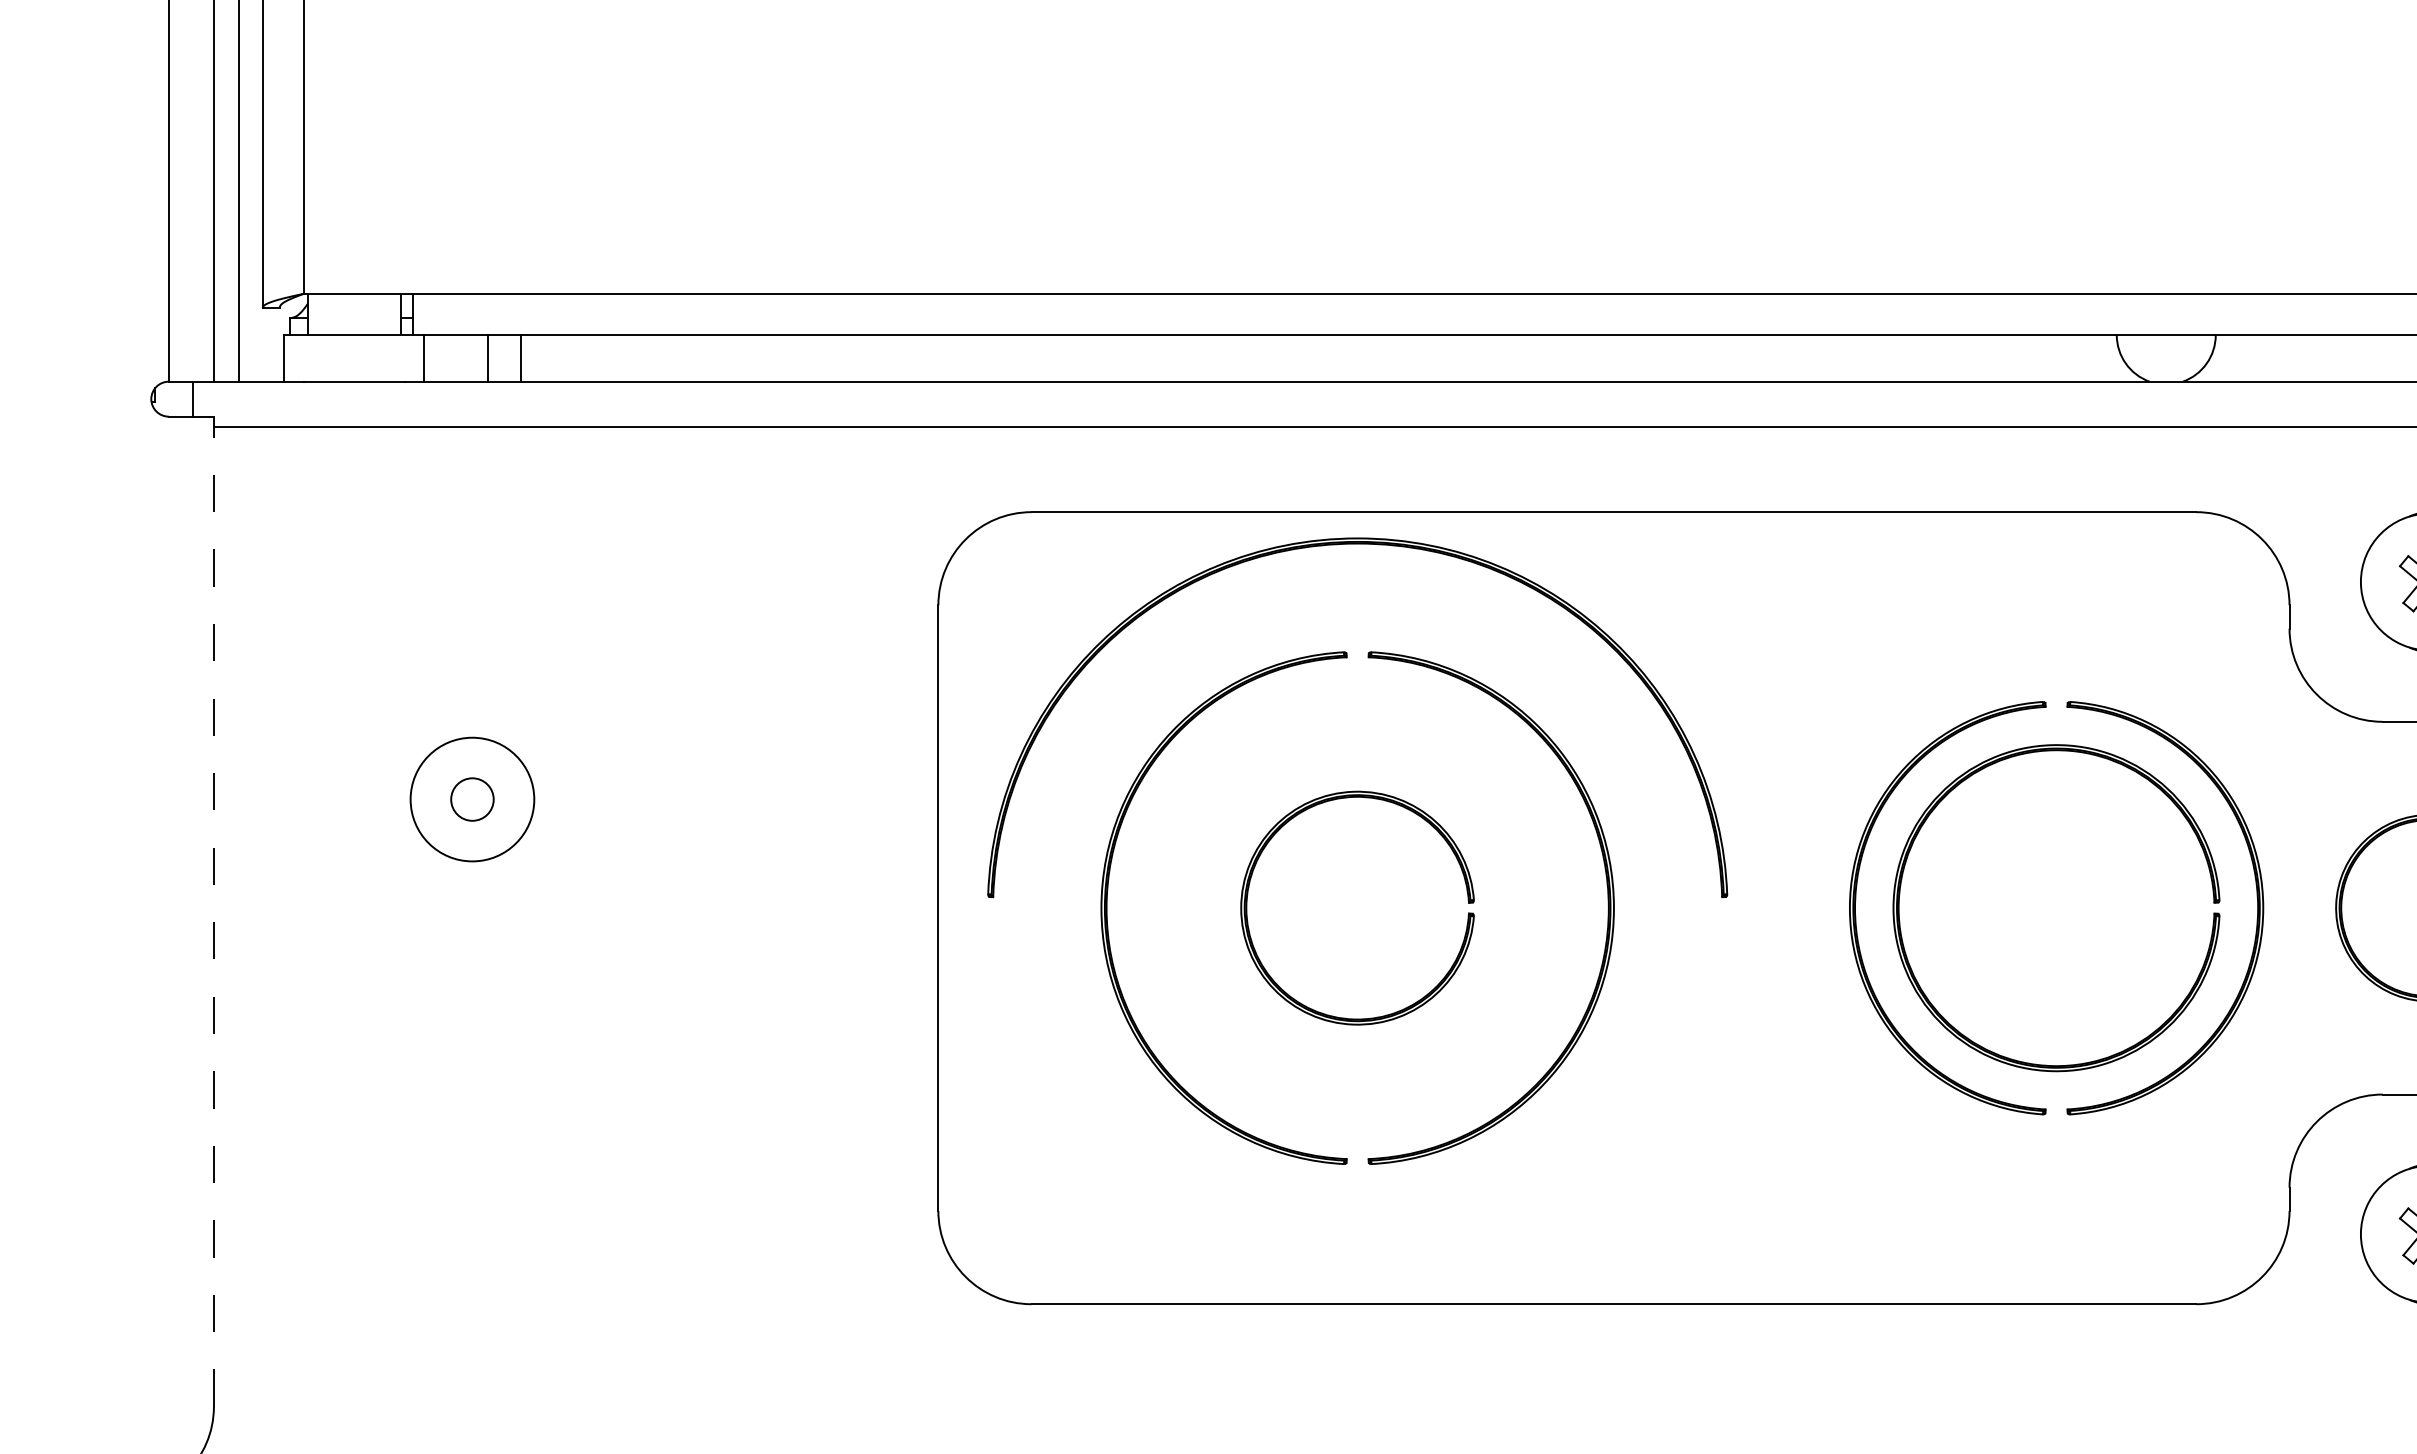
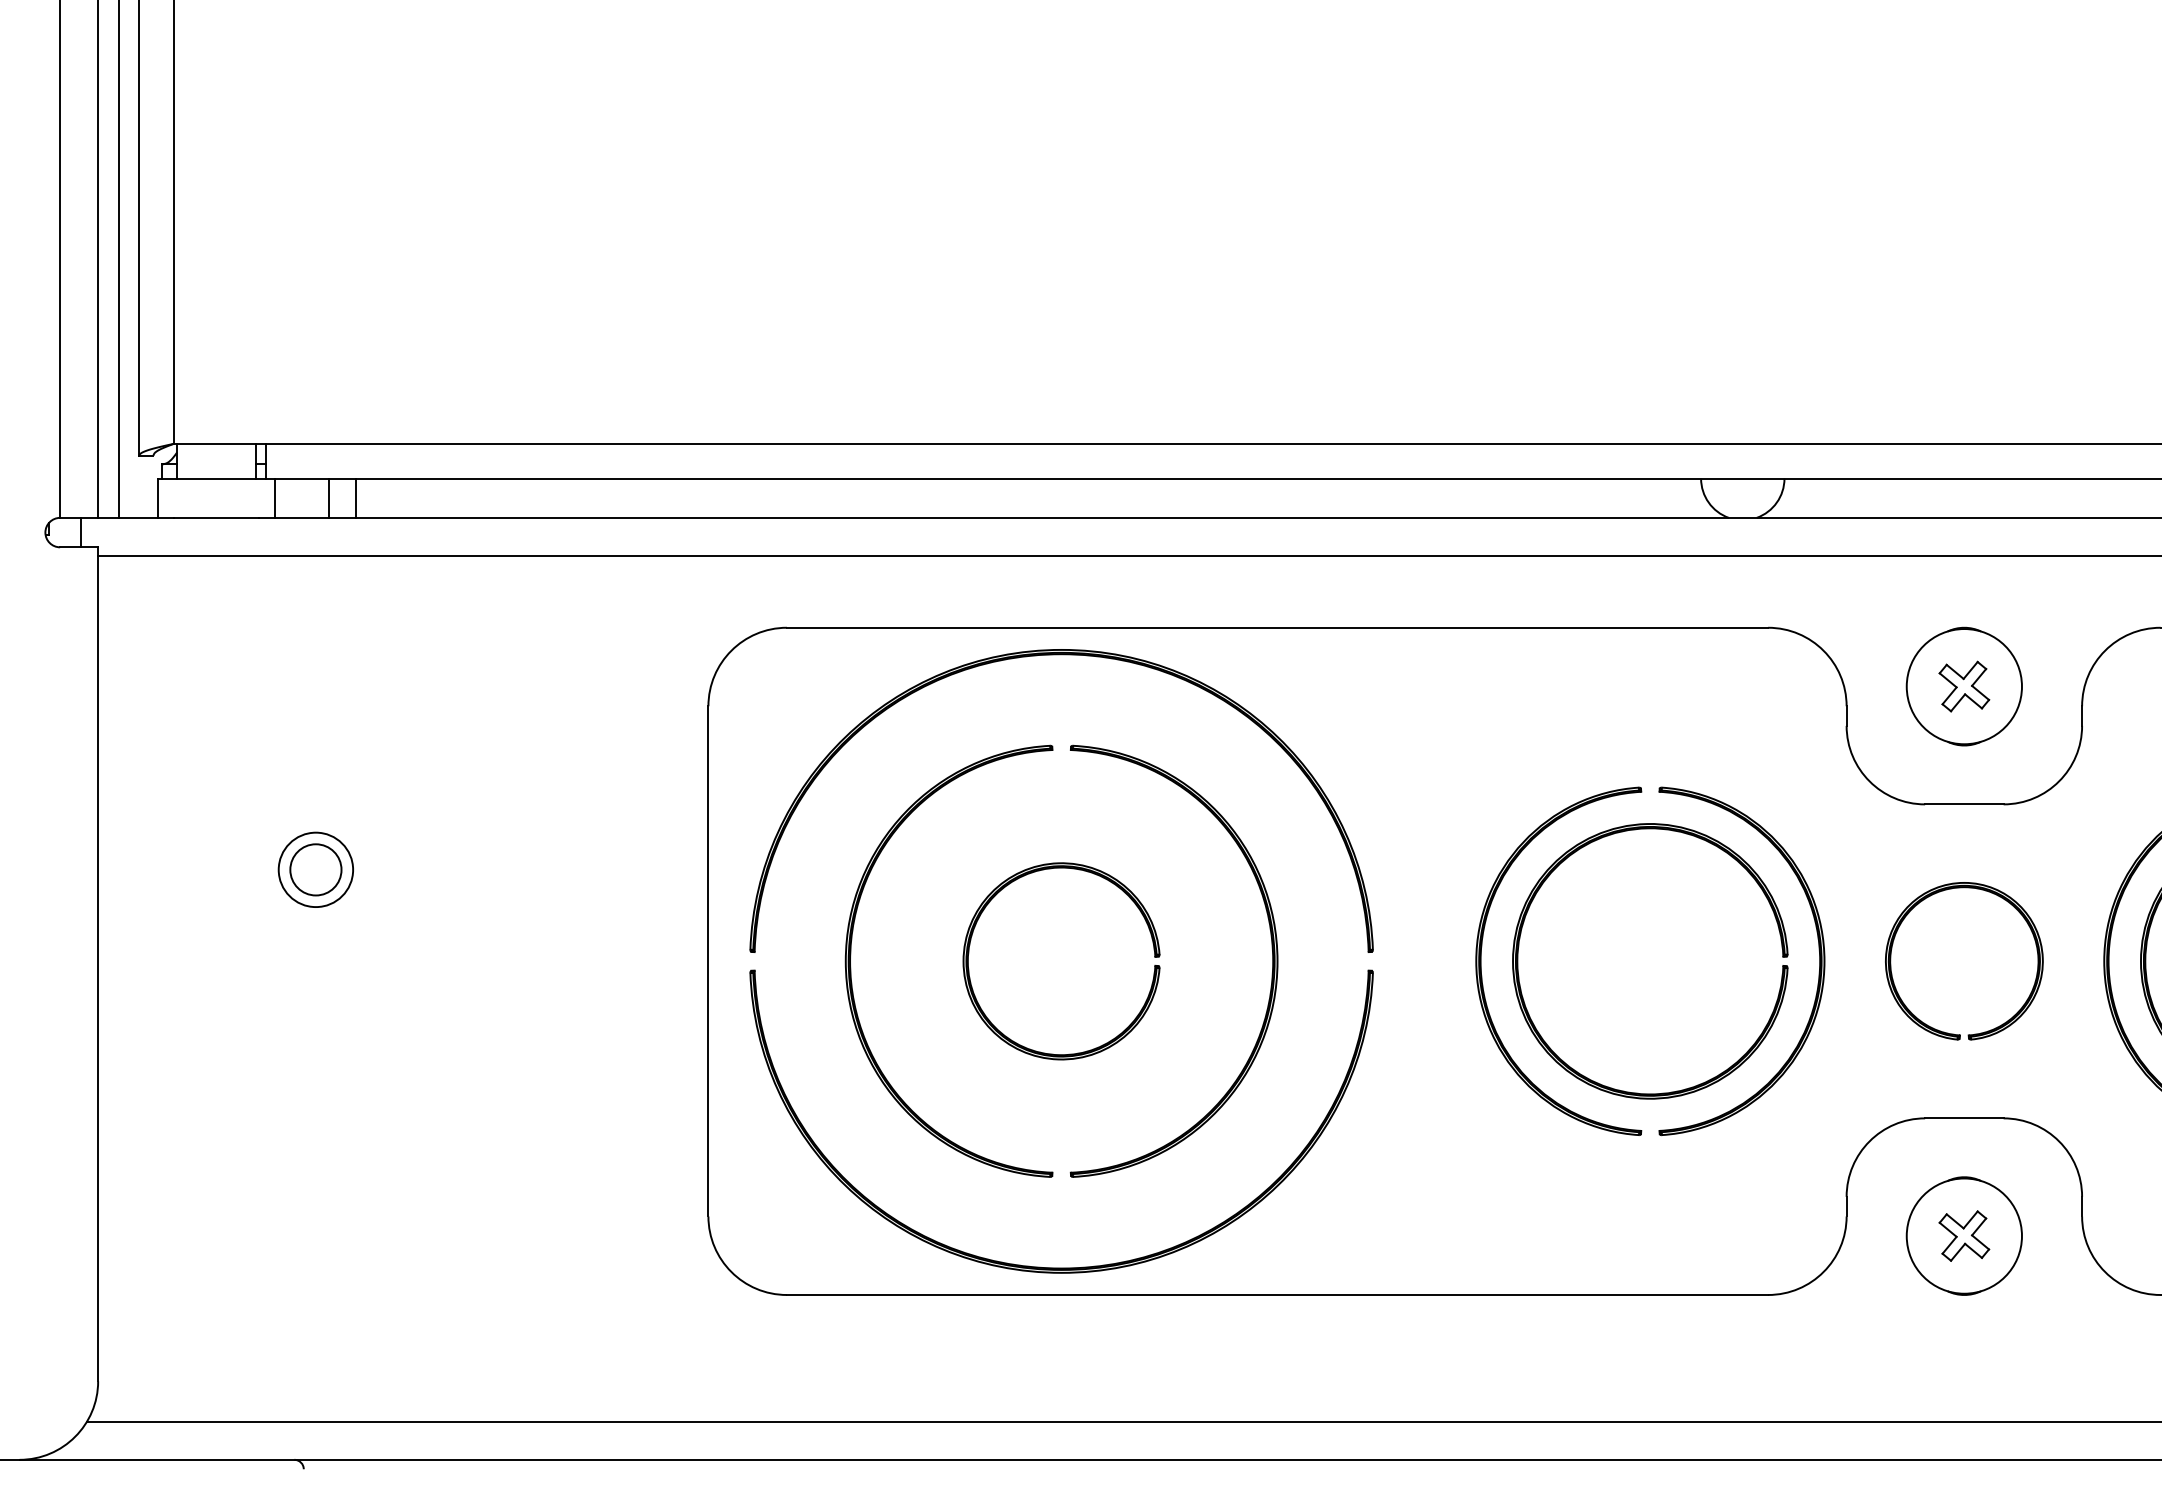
circle: (471, 799) -> (315, 869), size x0.71
circle: (471, 799) -> (315, 869), size x1.43
line: (214, 910) -> (98, 963), dashed -> solid
part: (1357, 1271) -> (1061, 1267), added

